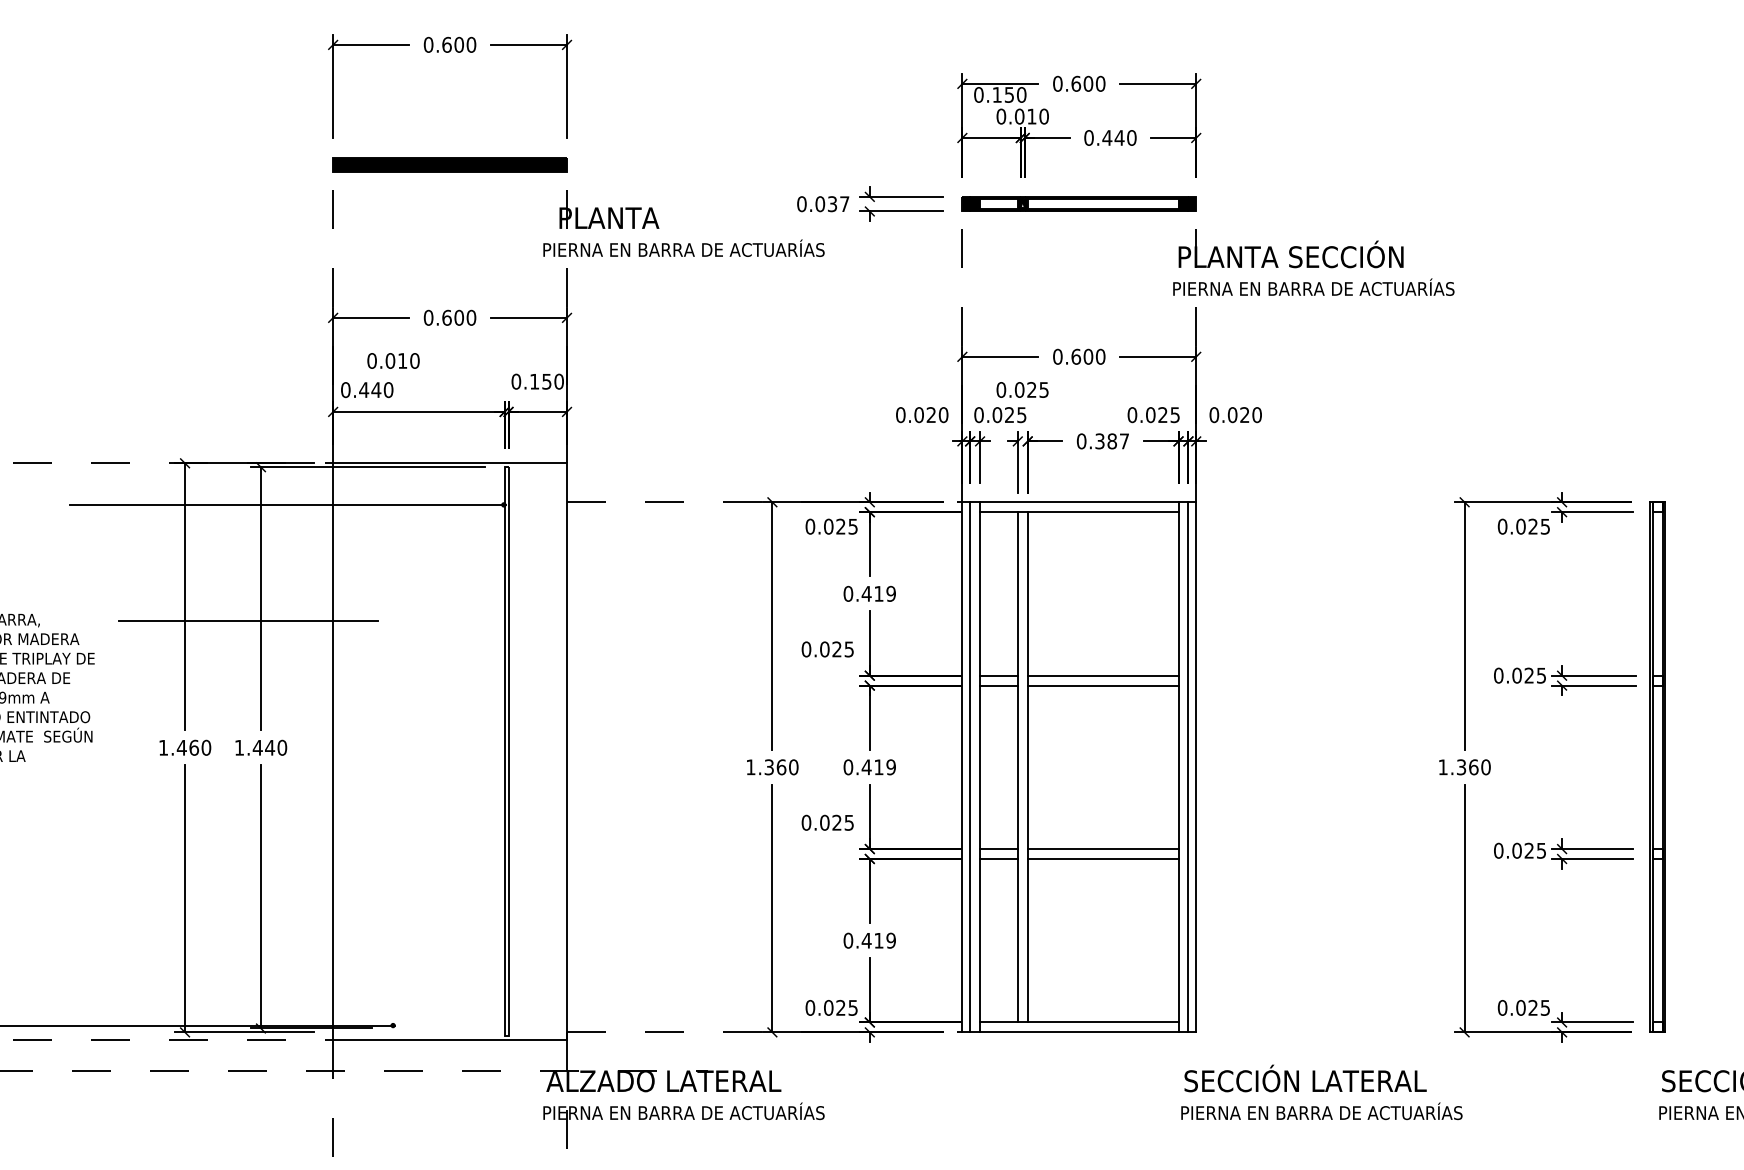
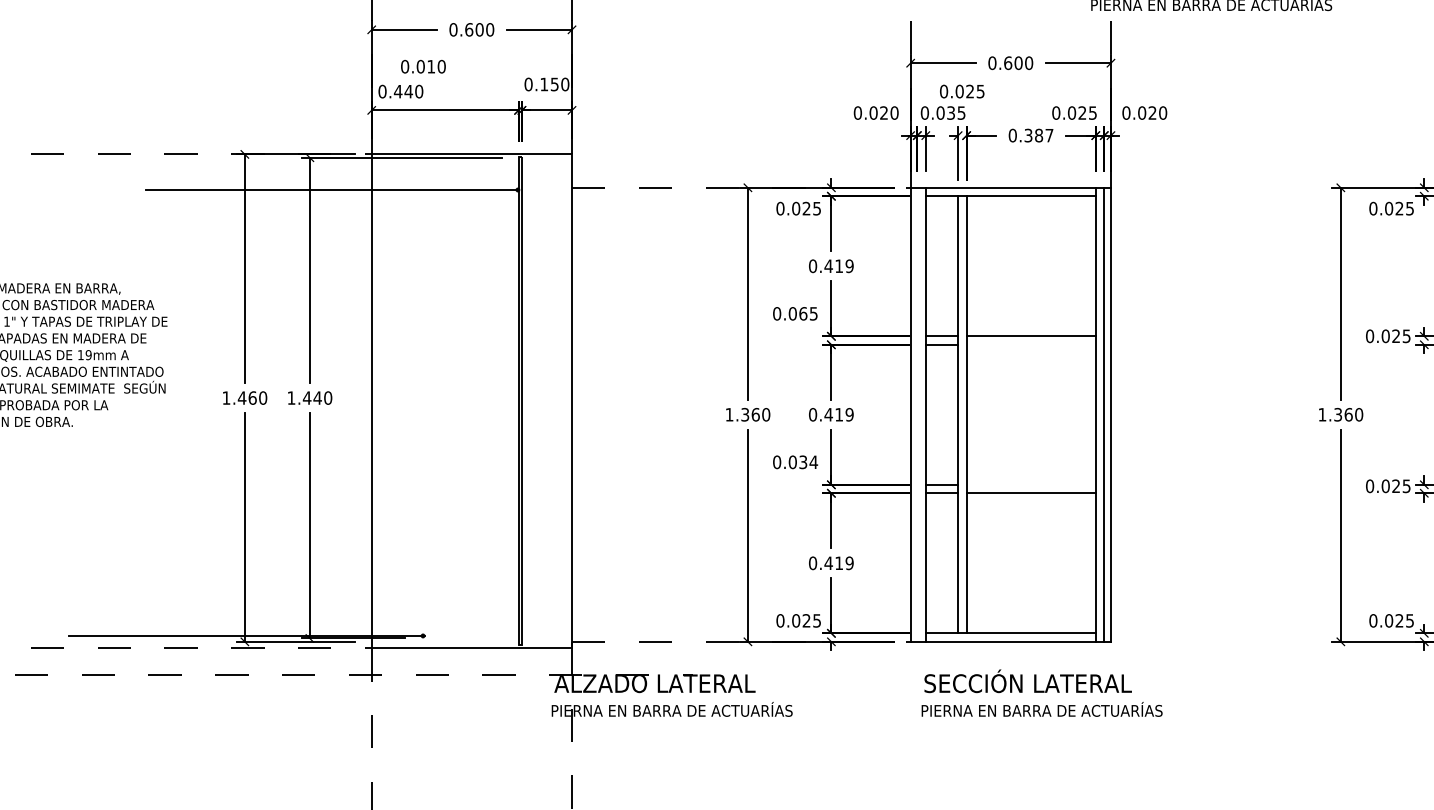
text: (1009, 415) -> (951, 113), 0.025 -> 0.035
line: (248, 621) -> (299, 289), removed
text: (836, 649) -> (802, 313), 0.025 -> 0.065
line: (1102, 685) -> (1030, 344), removed
line: (970, 767) -> (917, 414), removed
text: (843, 822) -> (808, 462), 0.025 -> 0.034
line: (1102, 849) -> (1030, 485), removed
text: (1321, 1092) -> (1041, 693), moved

